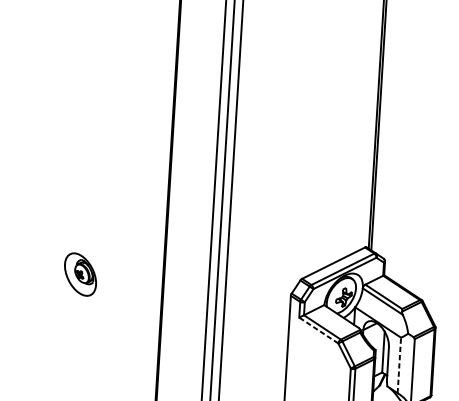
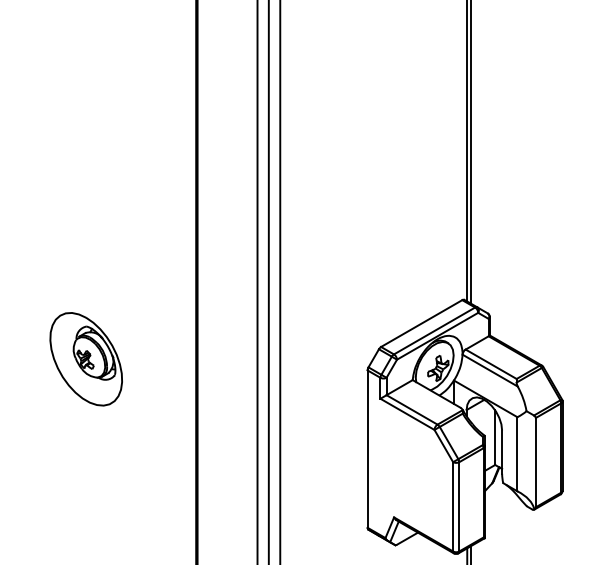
part: (80, 274) -> (85, 359), size x1.67
line: (318, 330) -> (407, 414), dashed -> solid
line: (399, 364) -> (517, 453), dashed -> solid

